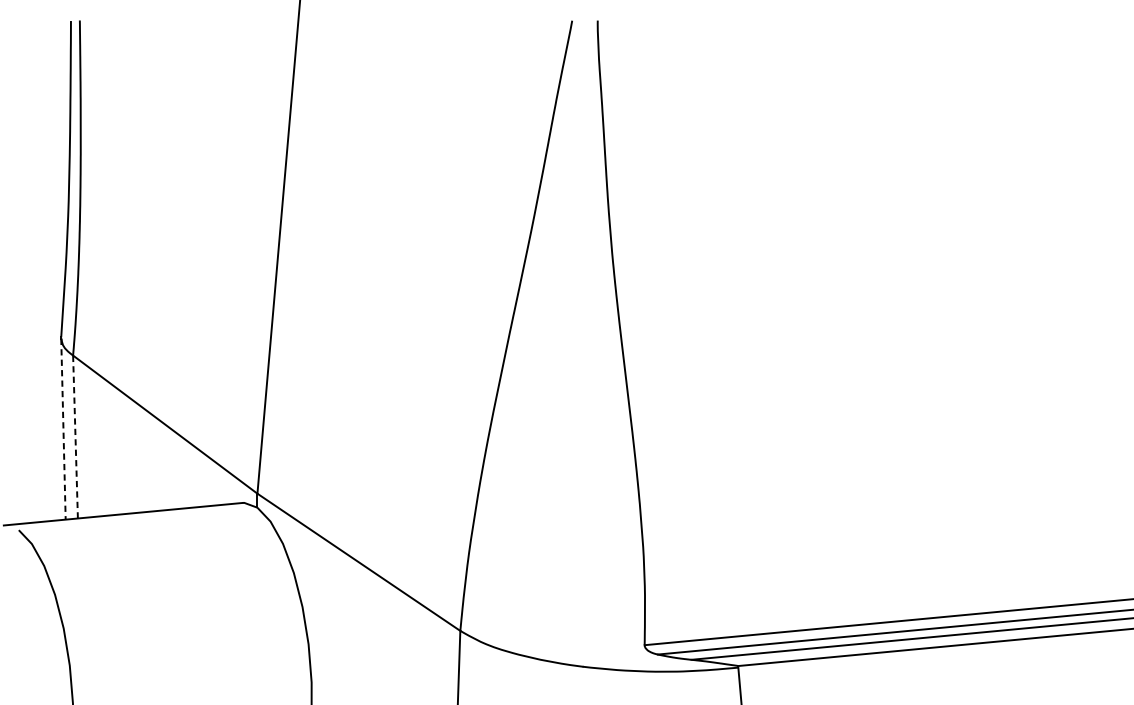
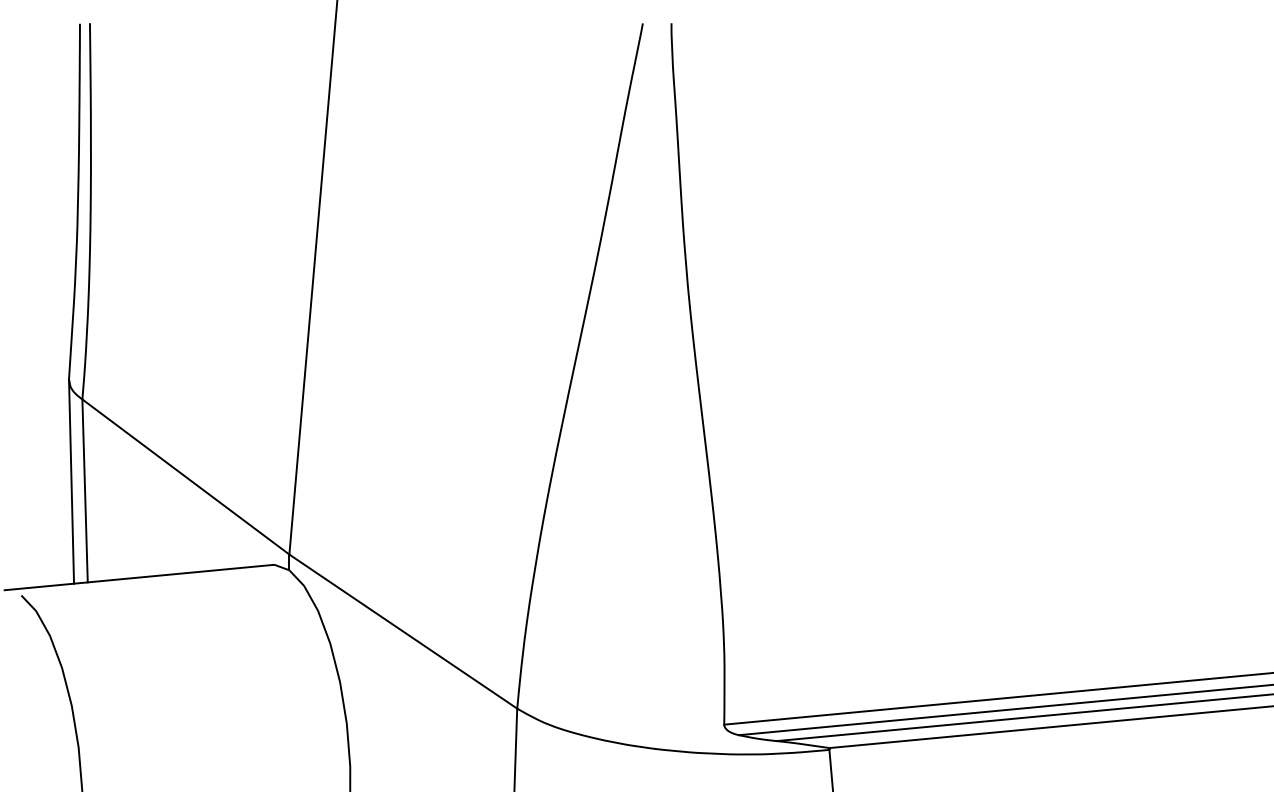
line: (63, 429) -> (71, 482), dashed -> solid
line: (75, 436) -> (85, 490), dashed -> solid

